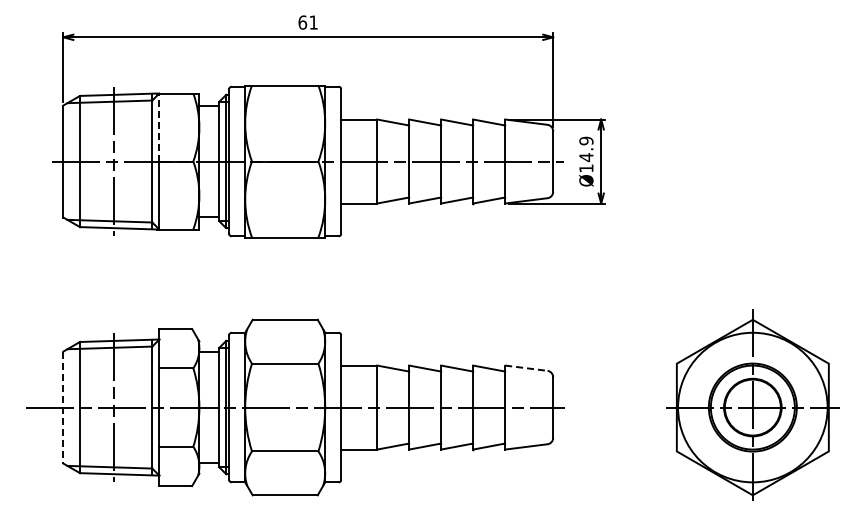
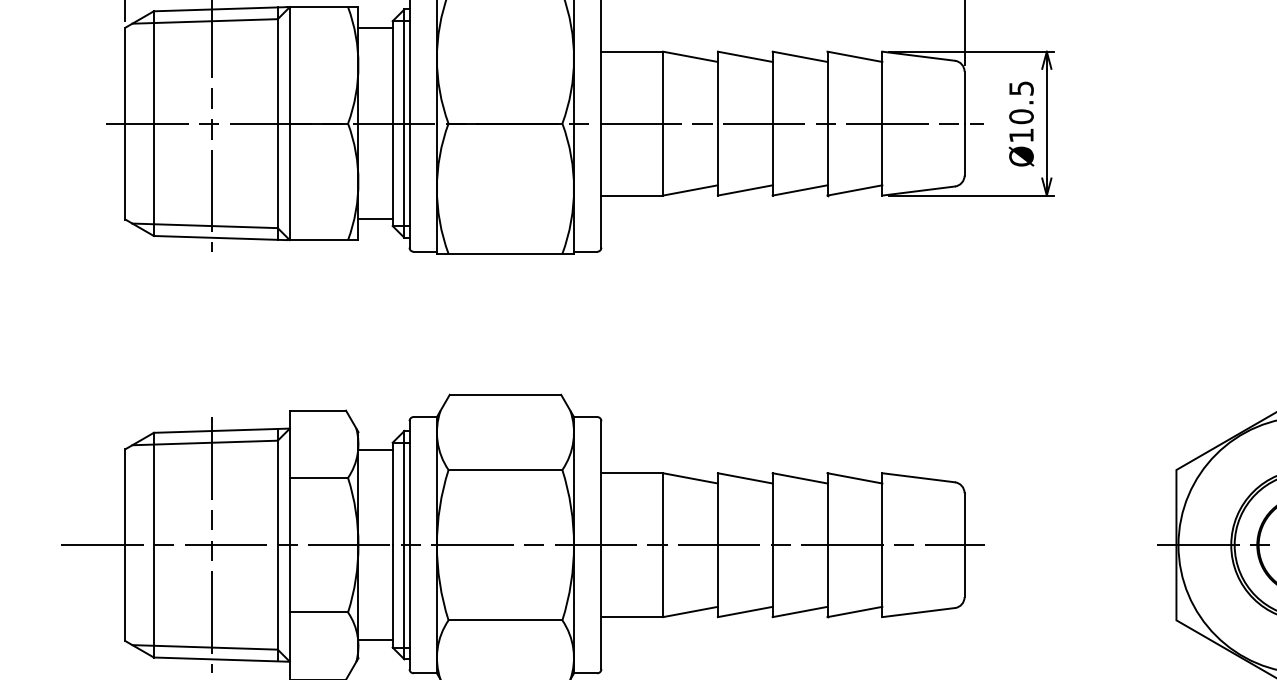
line: (159, 127) -> (290, 65), dashed -> solid
text: (586, 149) -> (1021, 103), Ø14.9 -> Ø10.5
line: (526, 368) -> (918, 478), dashed -> solid
line: (63, 407) -> (125, 545), dashed -> solid

